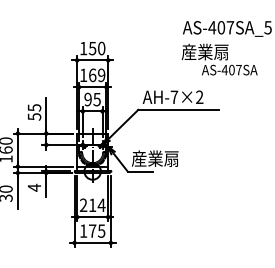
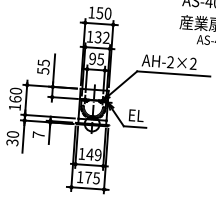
text: (96, 75) -> (101, 37), 169 -> 132
text: (174, 96) -> (170, 61), AH-7×2 -> AH-2×2
text: (155, 158) -> (149, 116), 産業扇 -> EL
text: (34, 187) -> (38, 134), 4 -> 7
text: (92, 205) -> (89, 154), 214 -> 149

